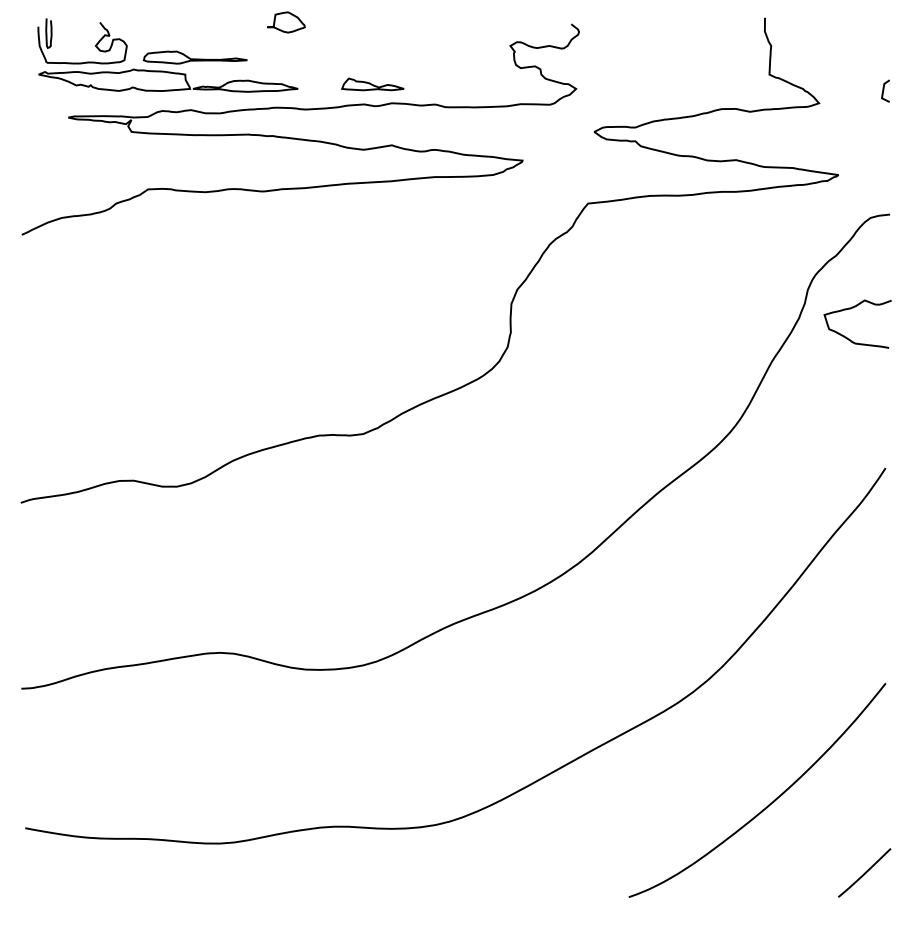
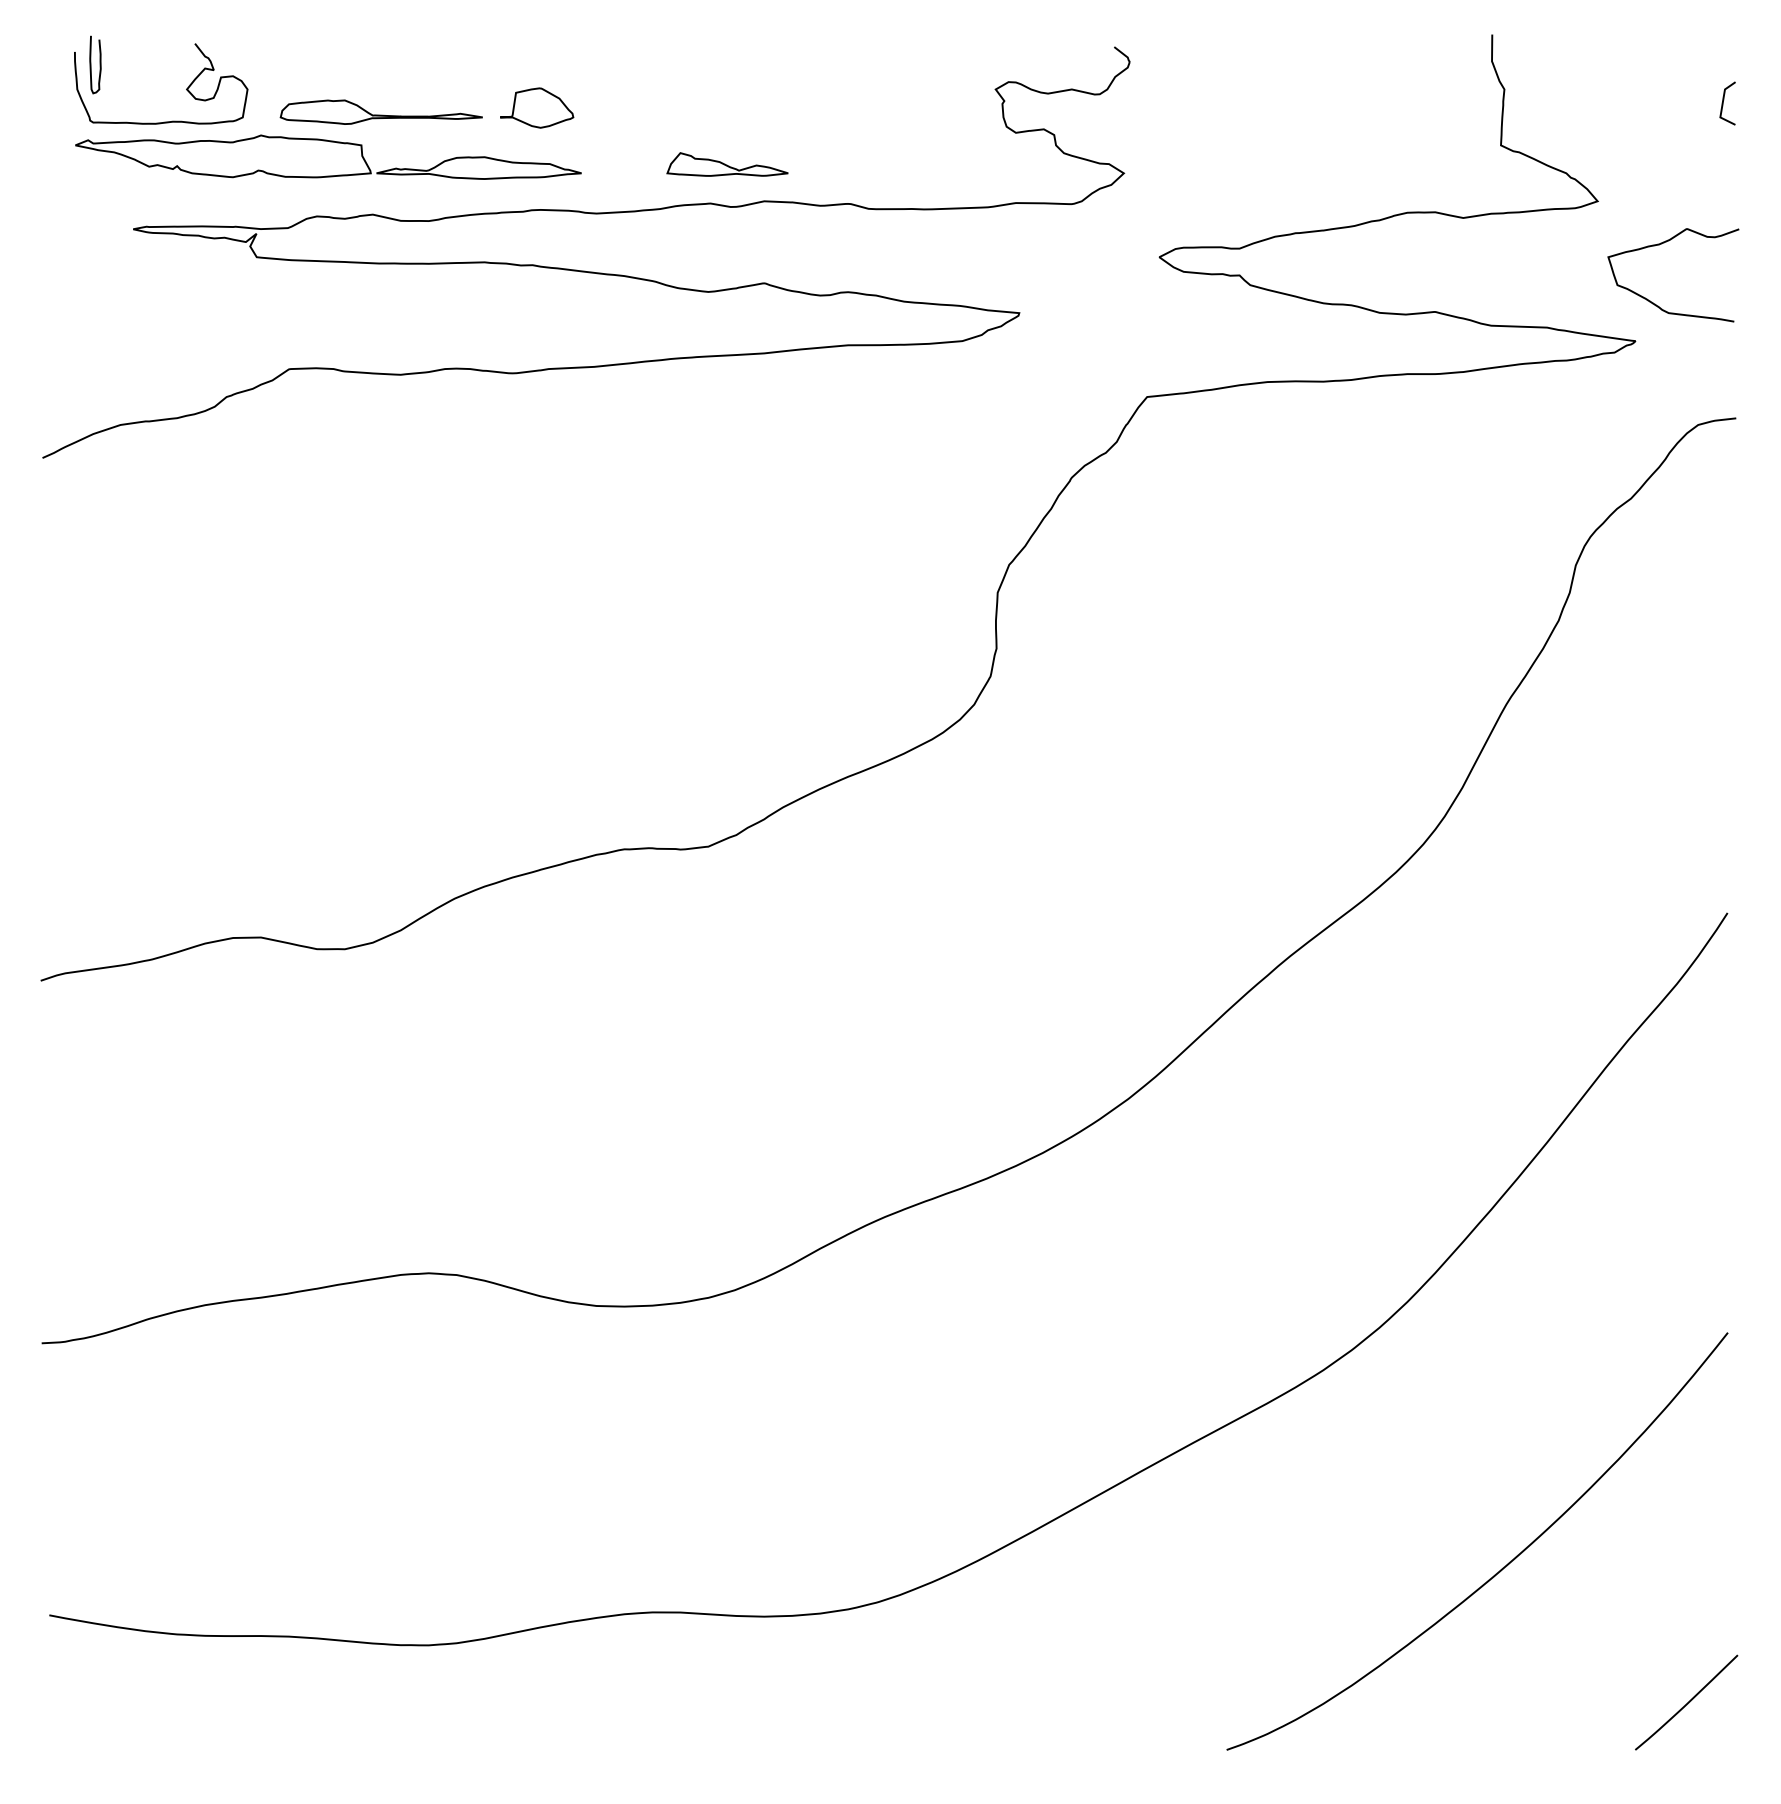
part: (286, 22) -> (537, 108), moved
curve: (884, 90) -> (1725, 102), moved
curve: (853, 308) -> (1664, 244), moved

